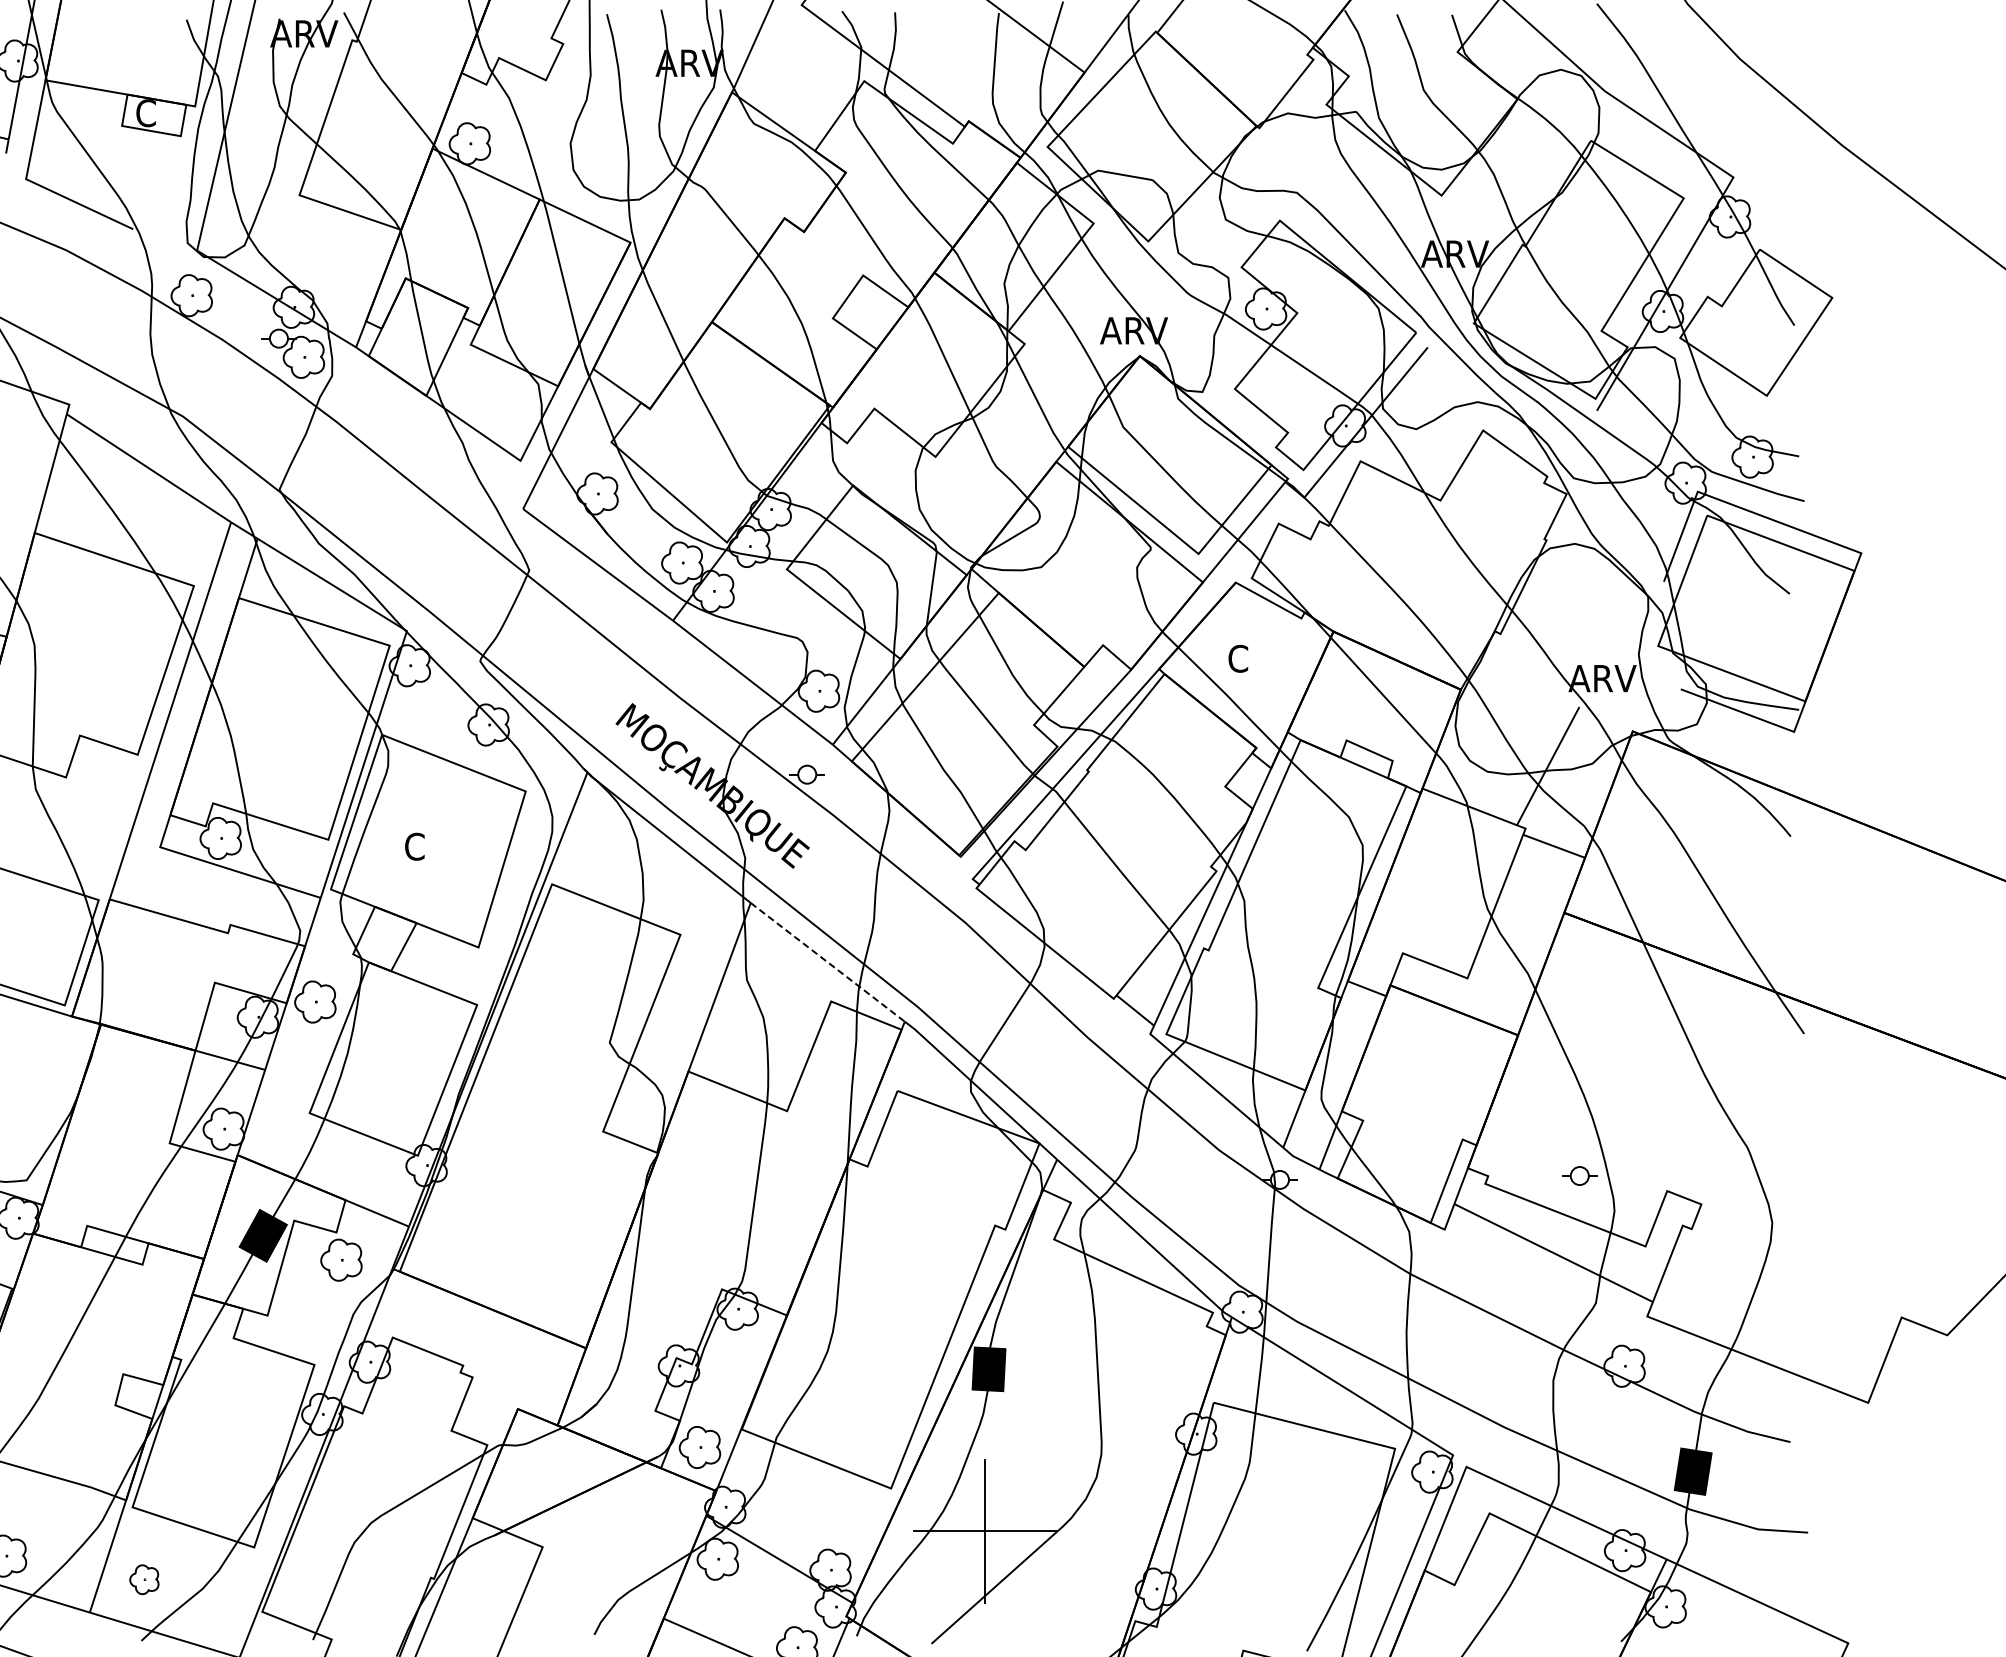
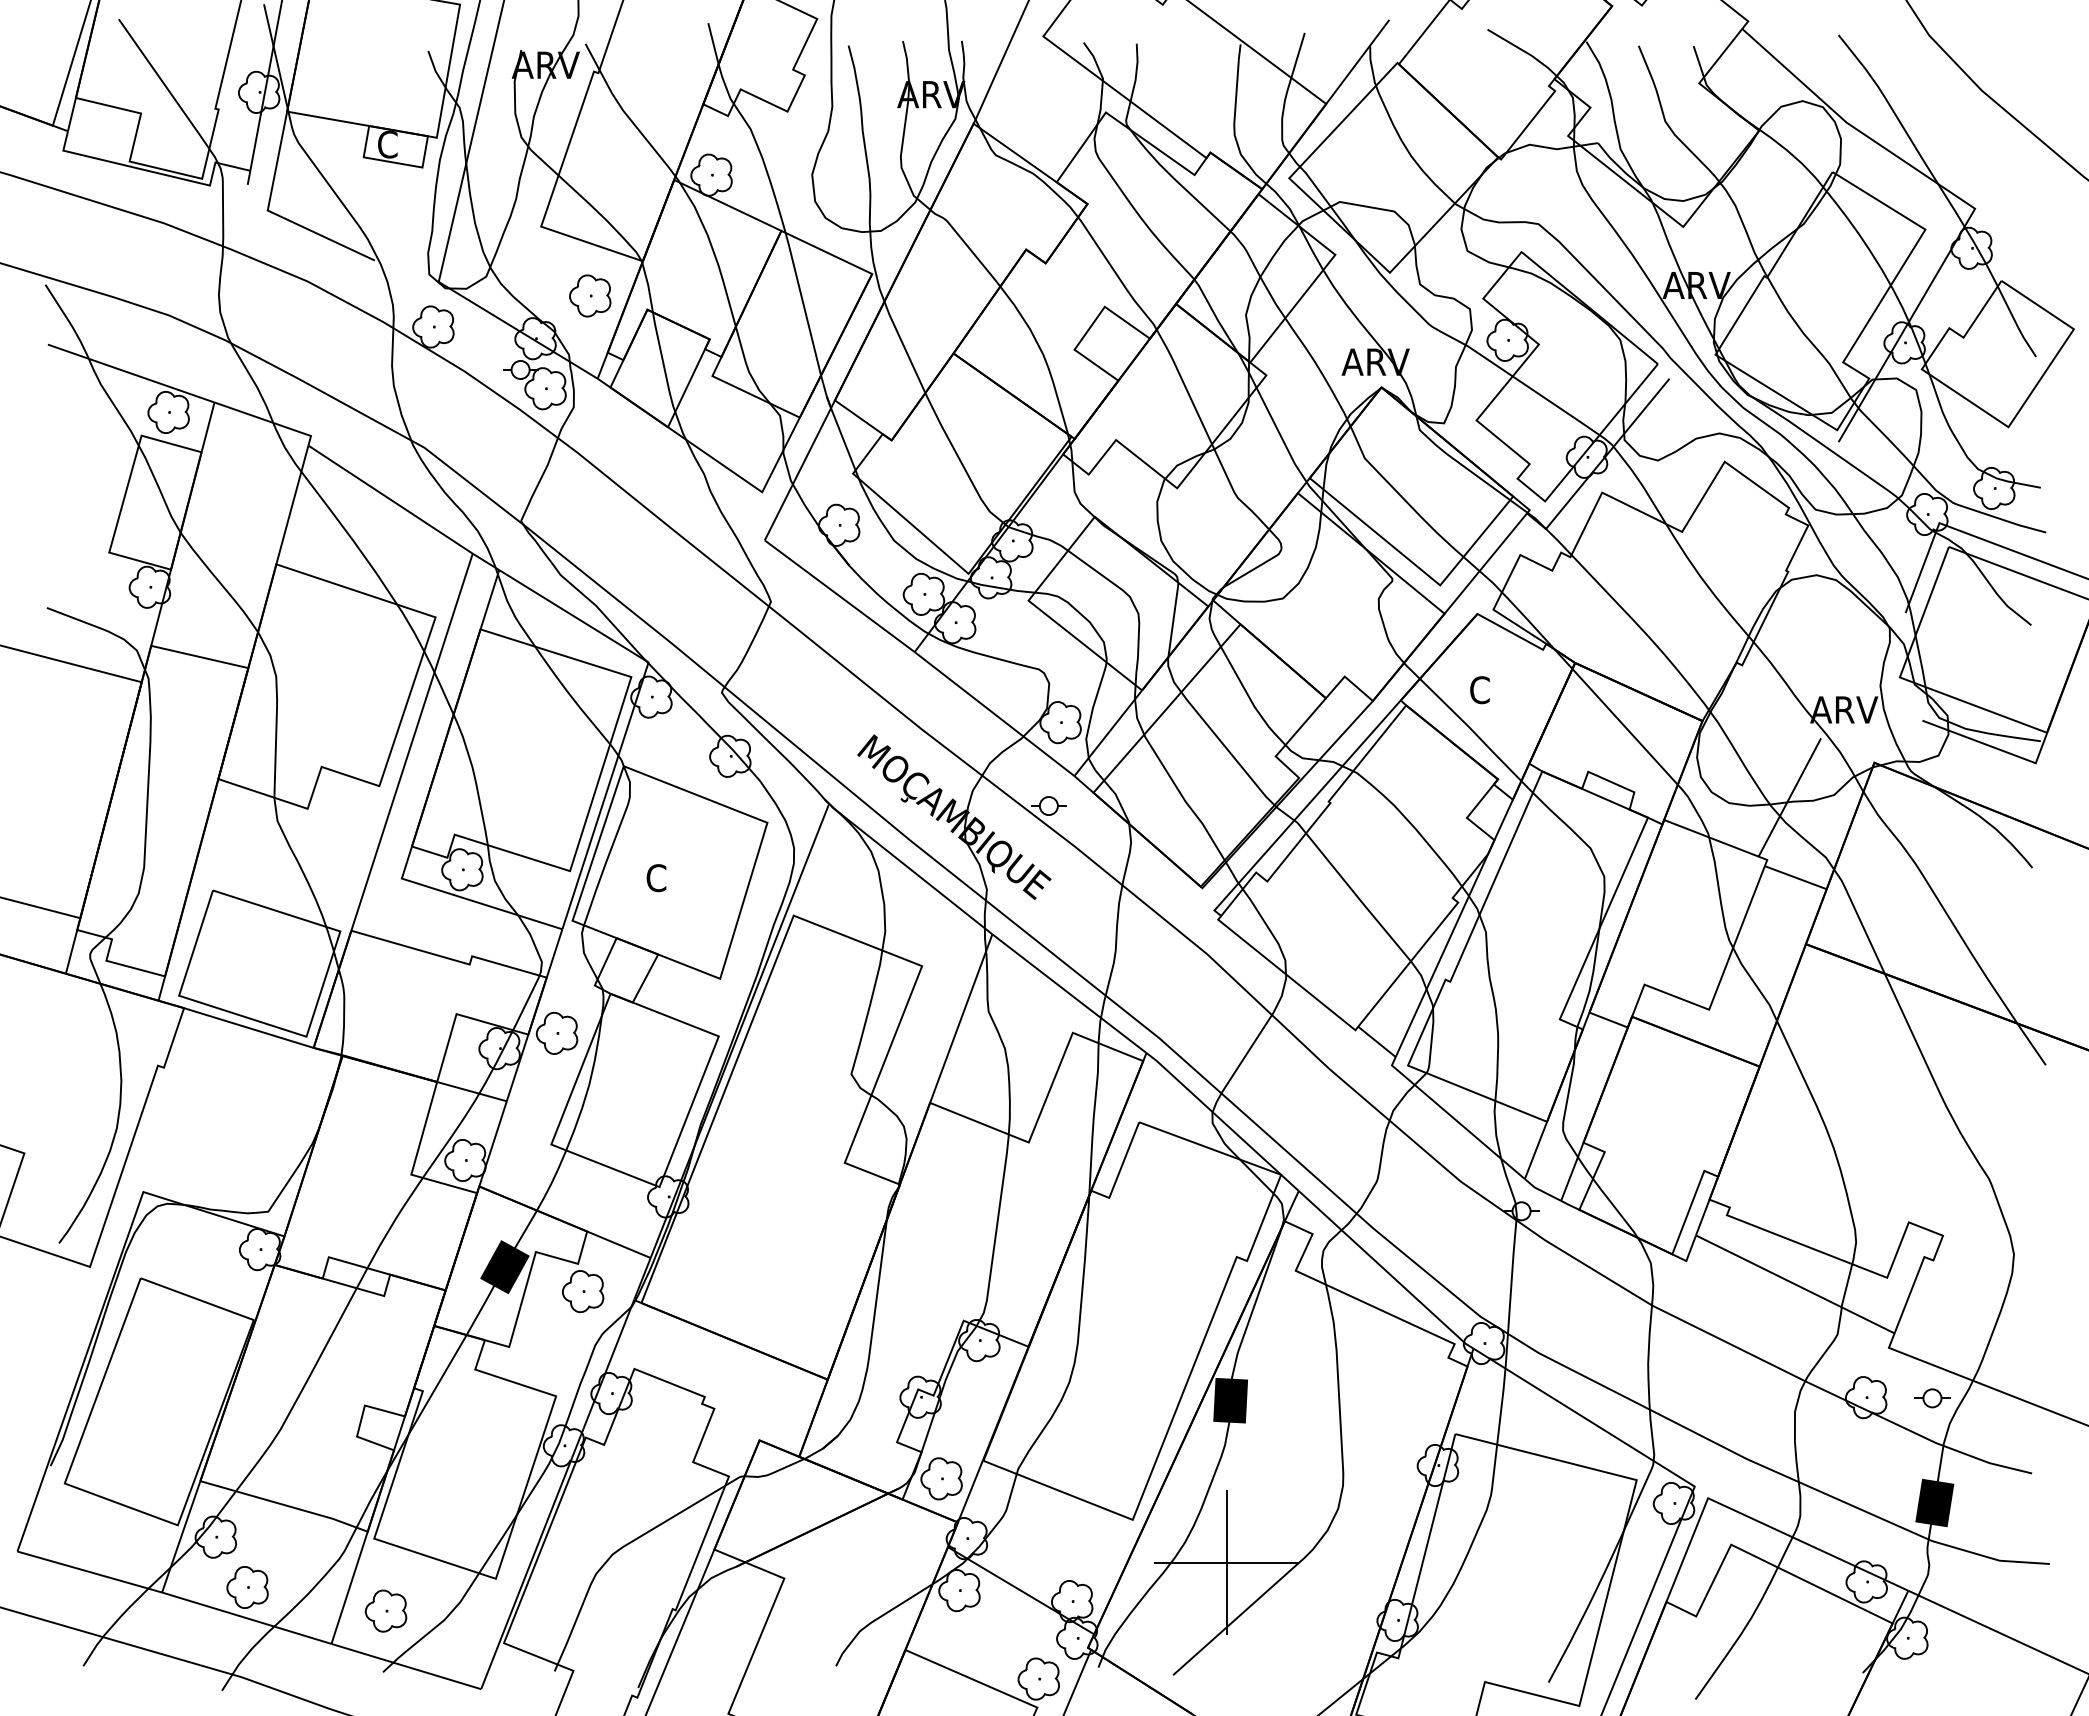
part: (348, 264) -> (590, 295), added
line: (827, 963) -> (1069, 994), dashed -> solid
part: (1579, 1176) -> (1932, 1398), moved
part: (143, 1579) -> (385, 1610), size x1.43

